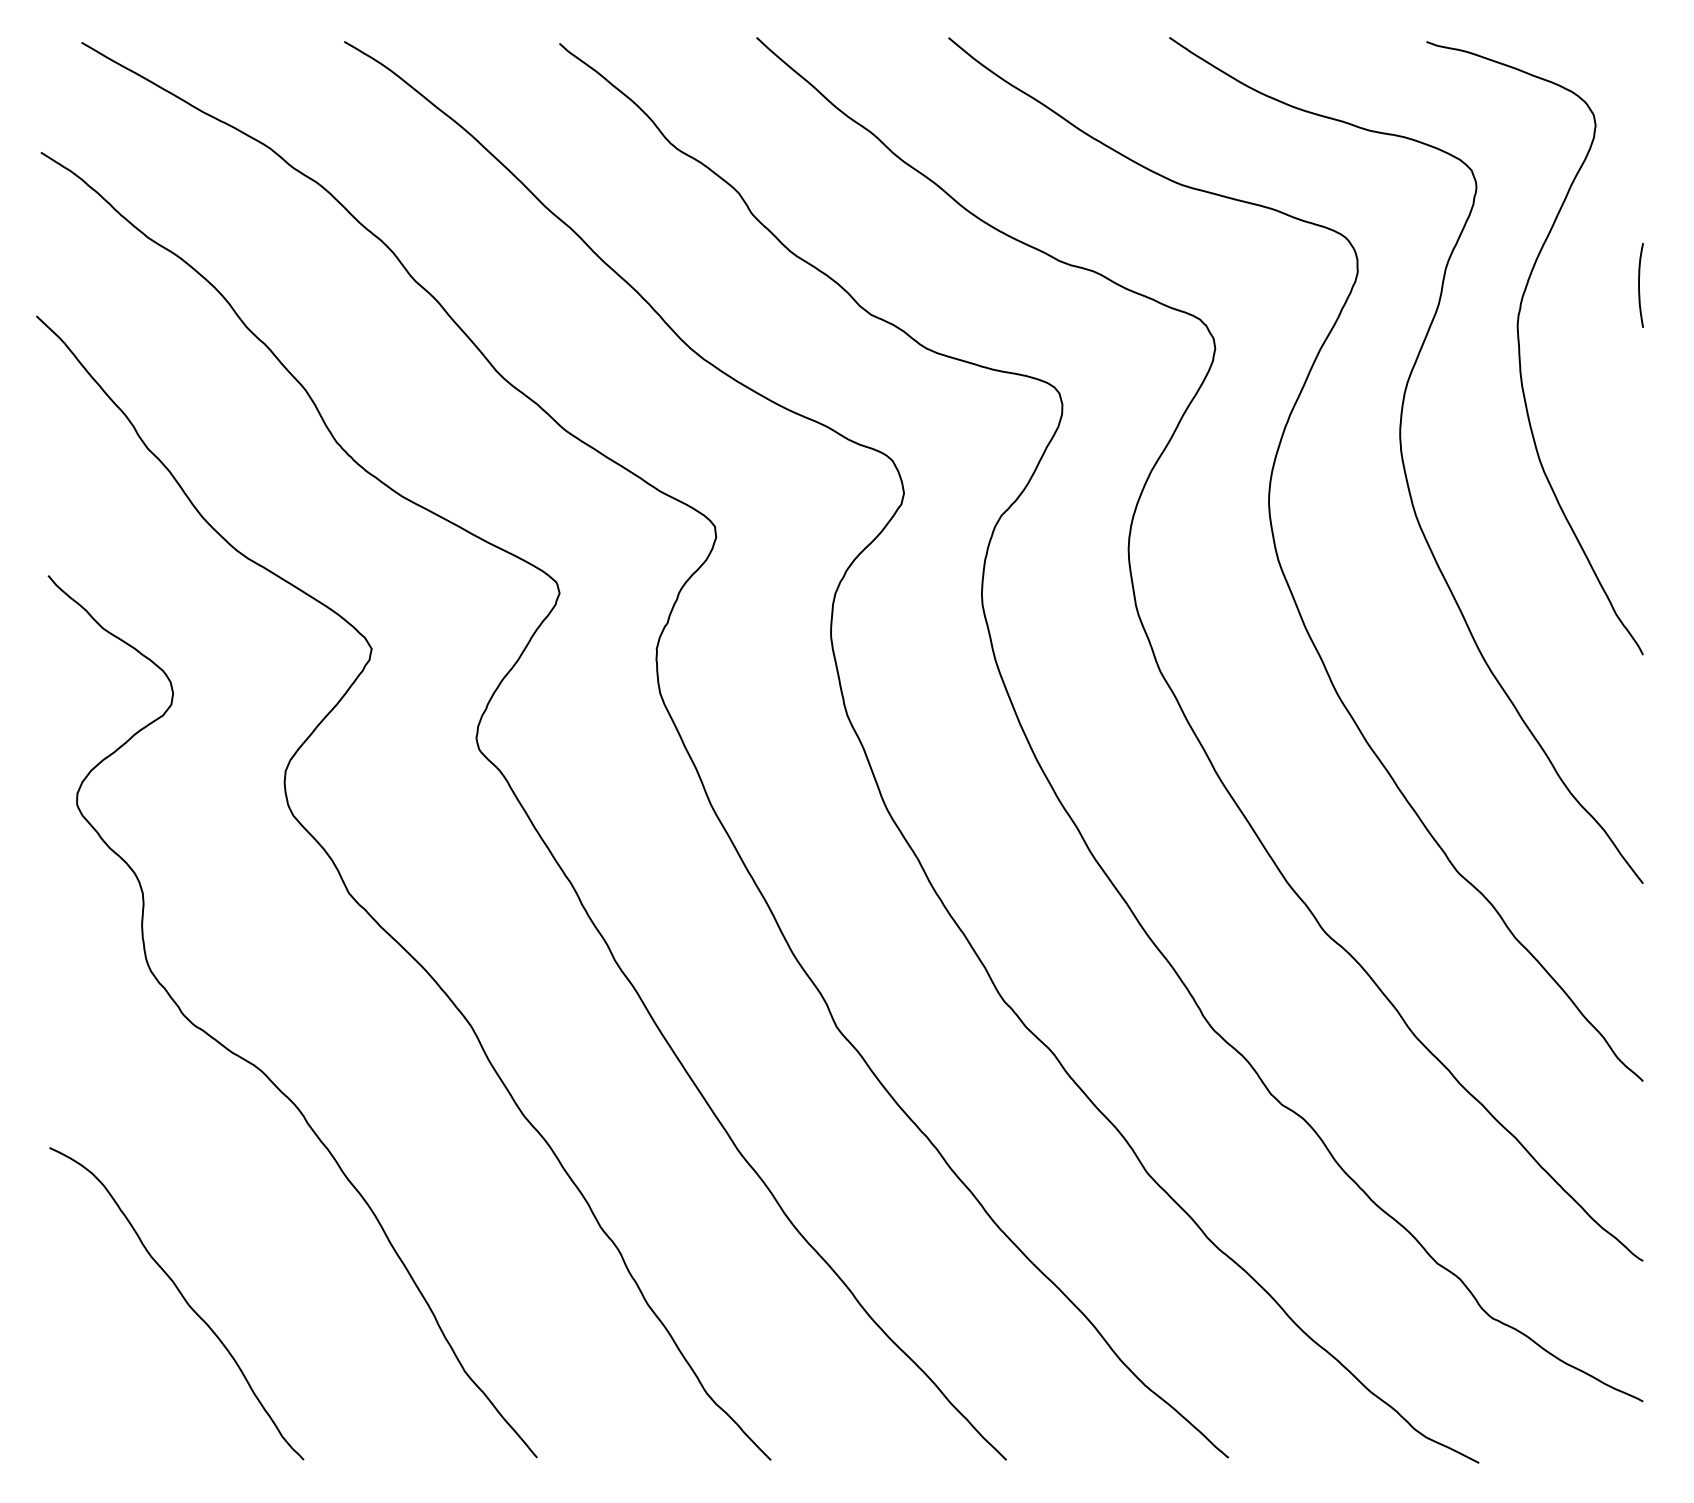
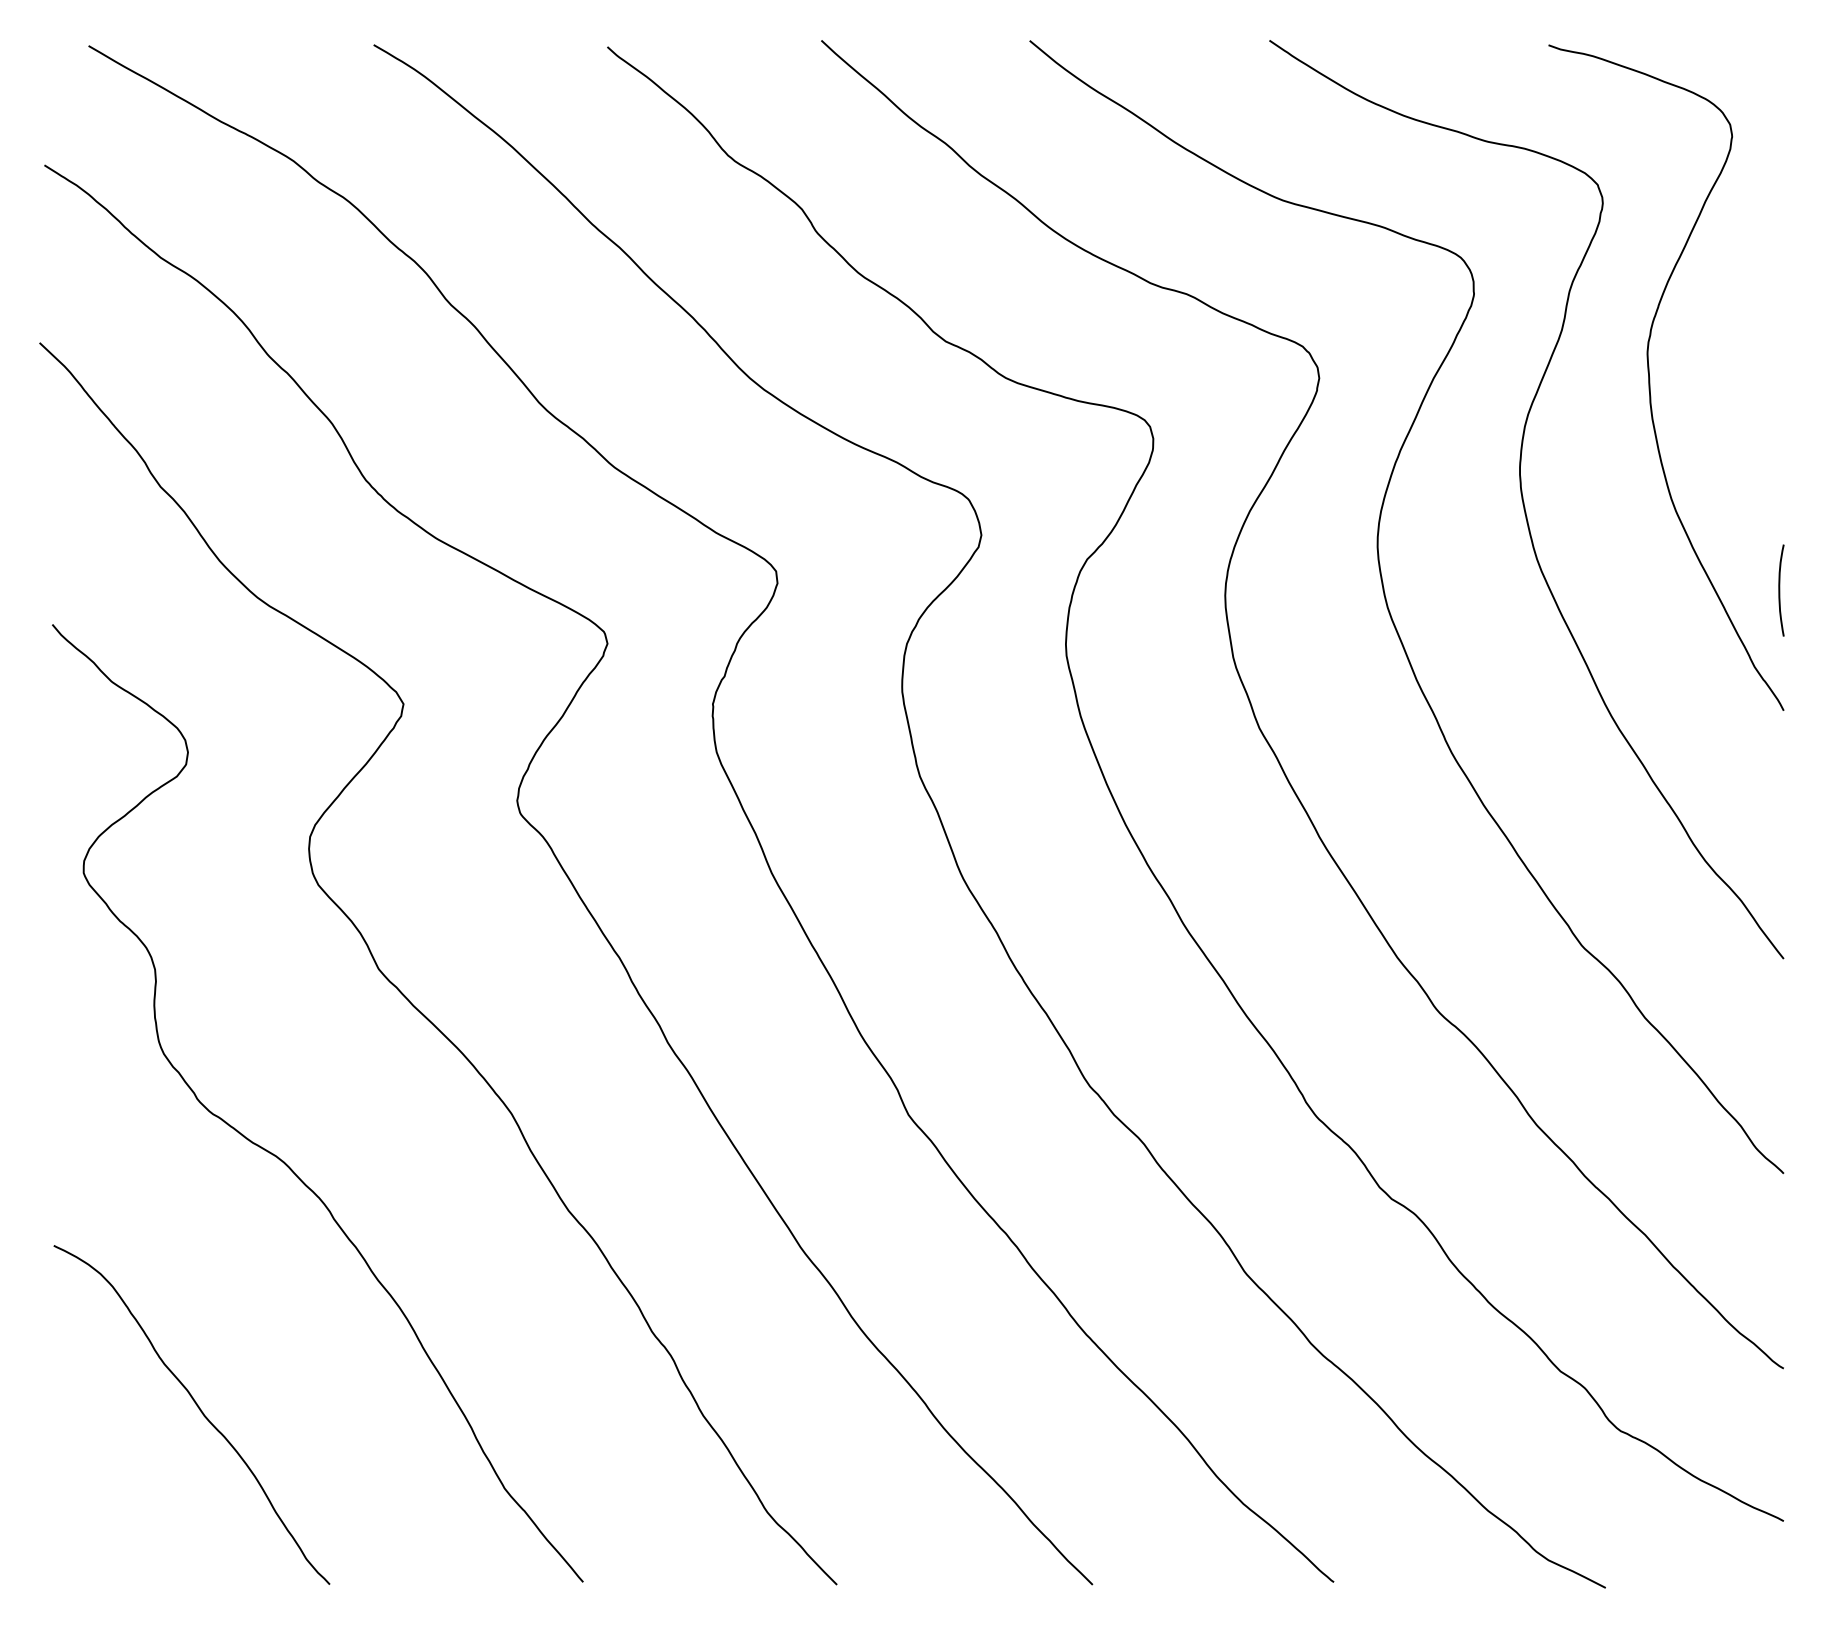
curve: (1640, 285) -> (1780, 590), moved

